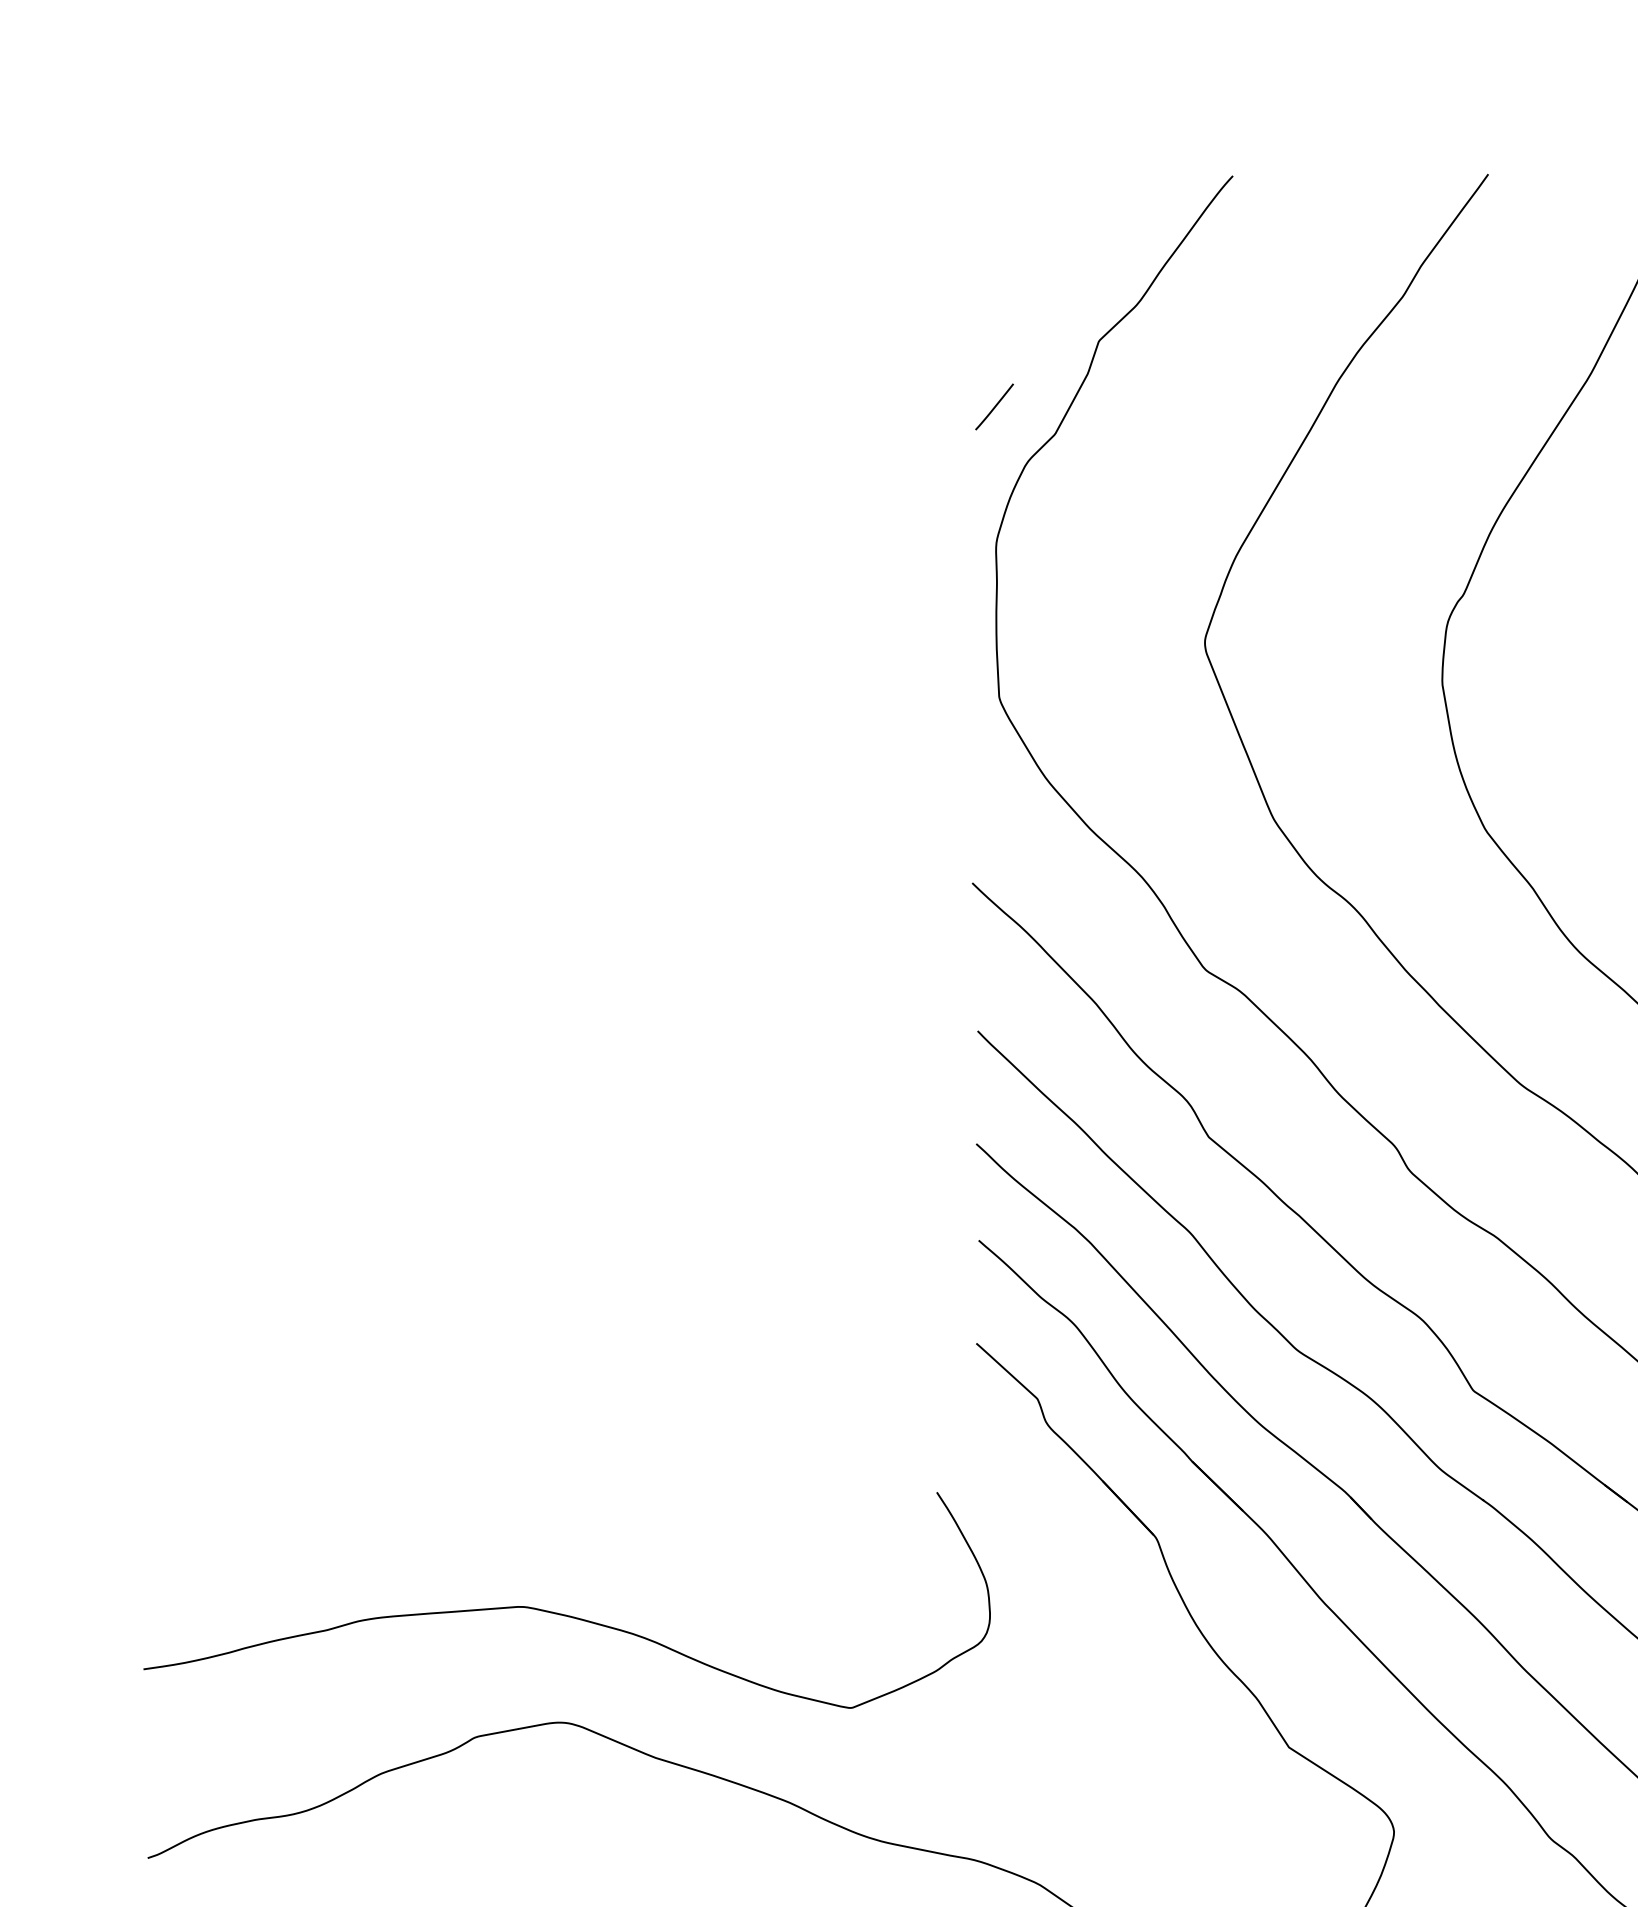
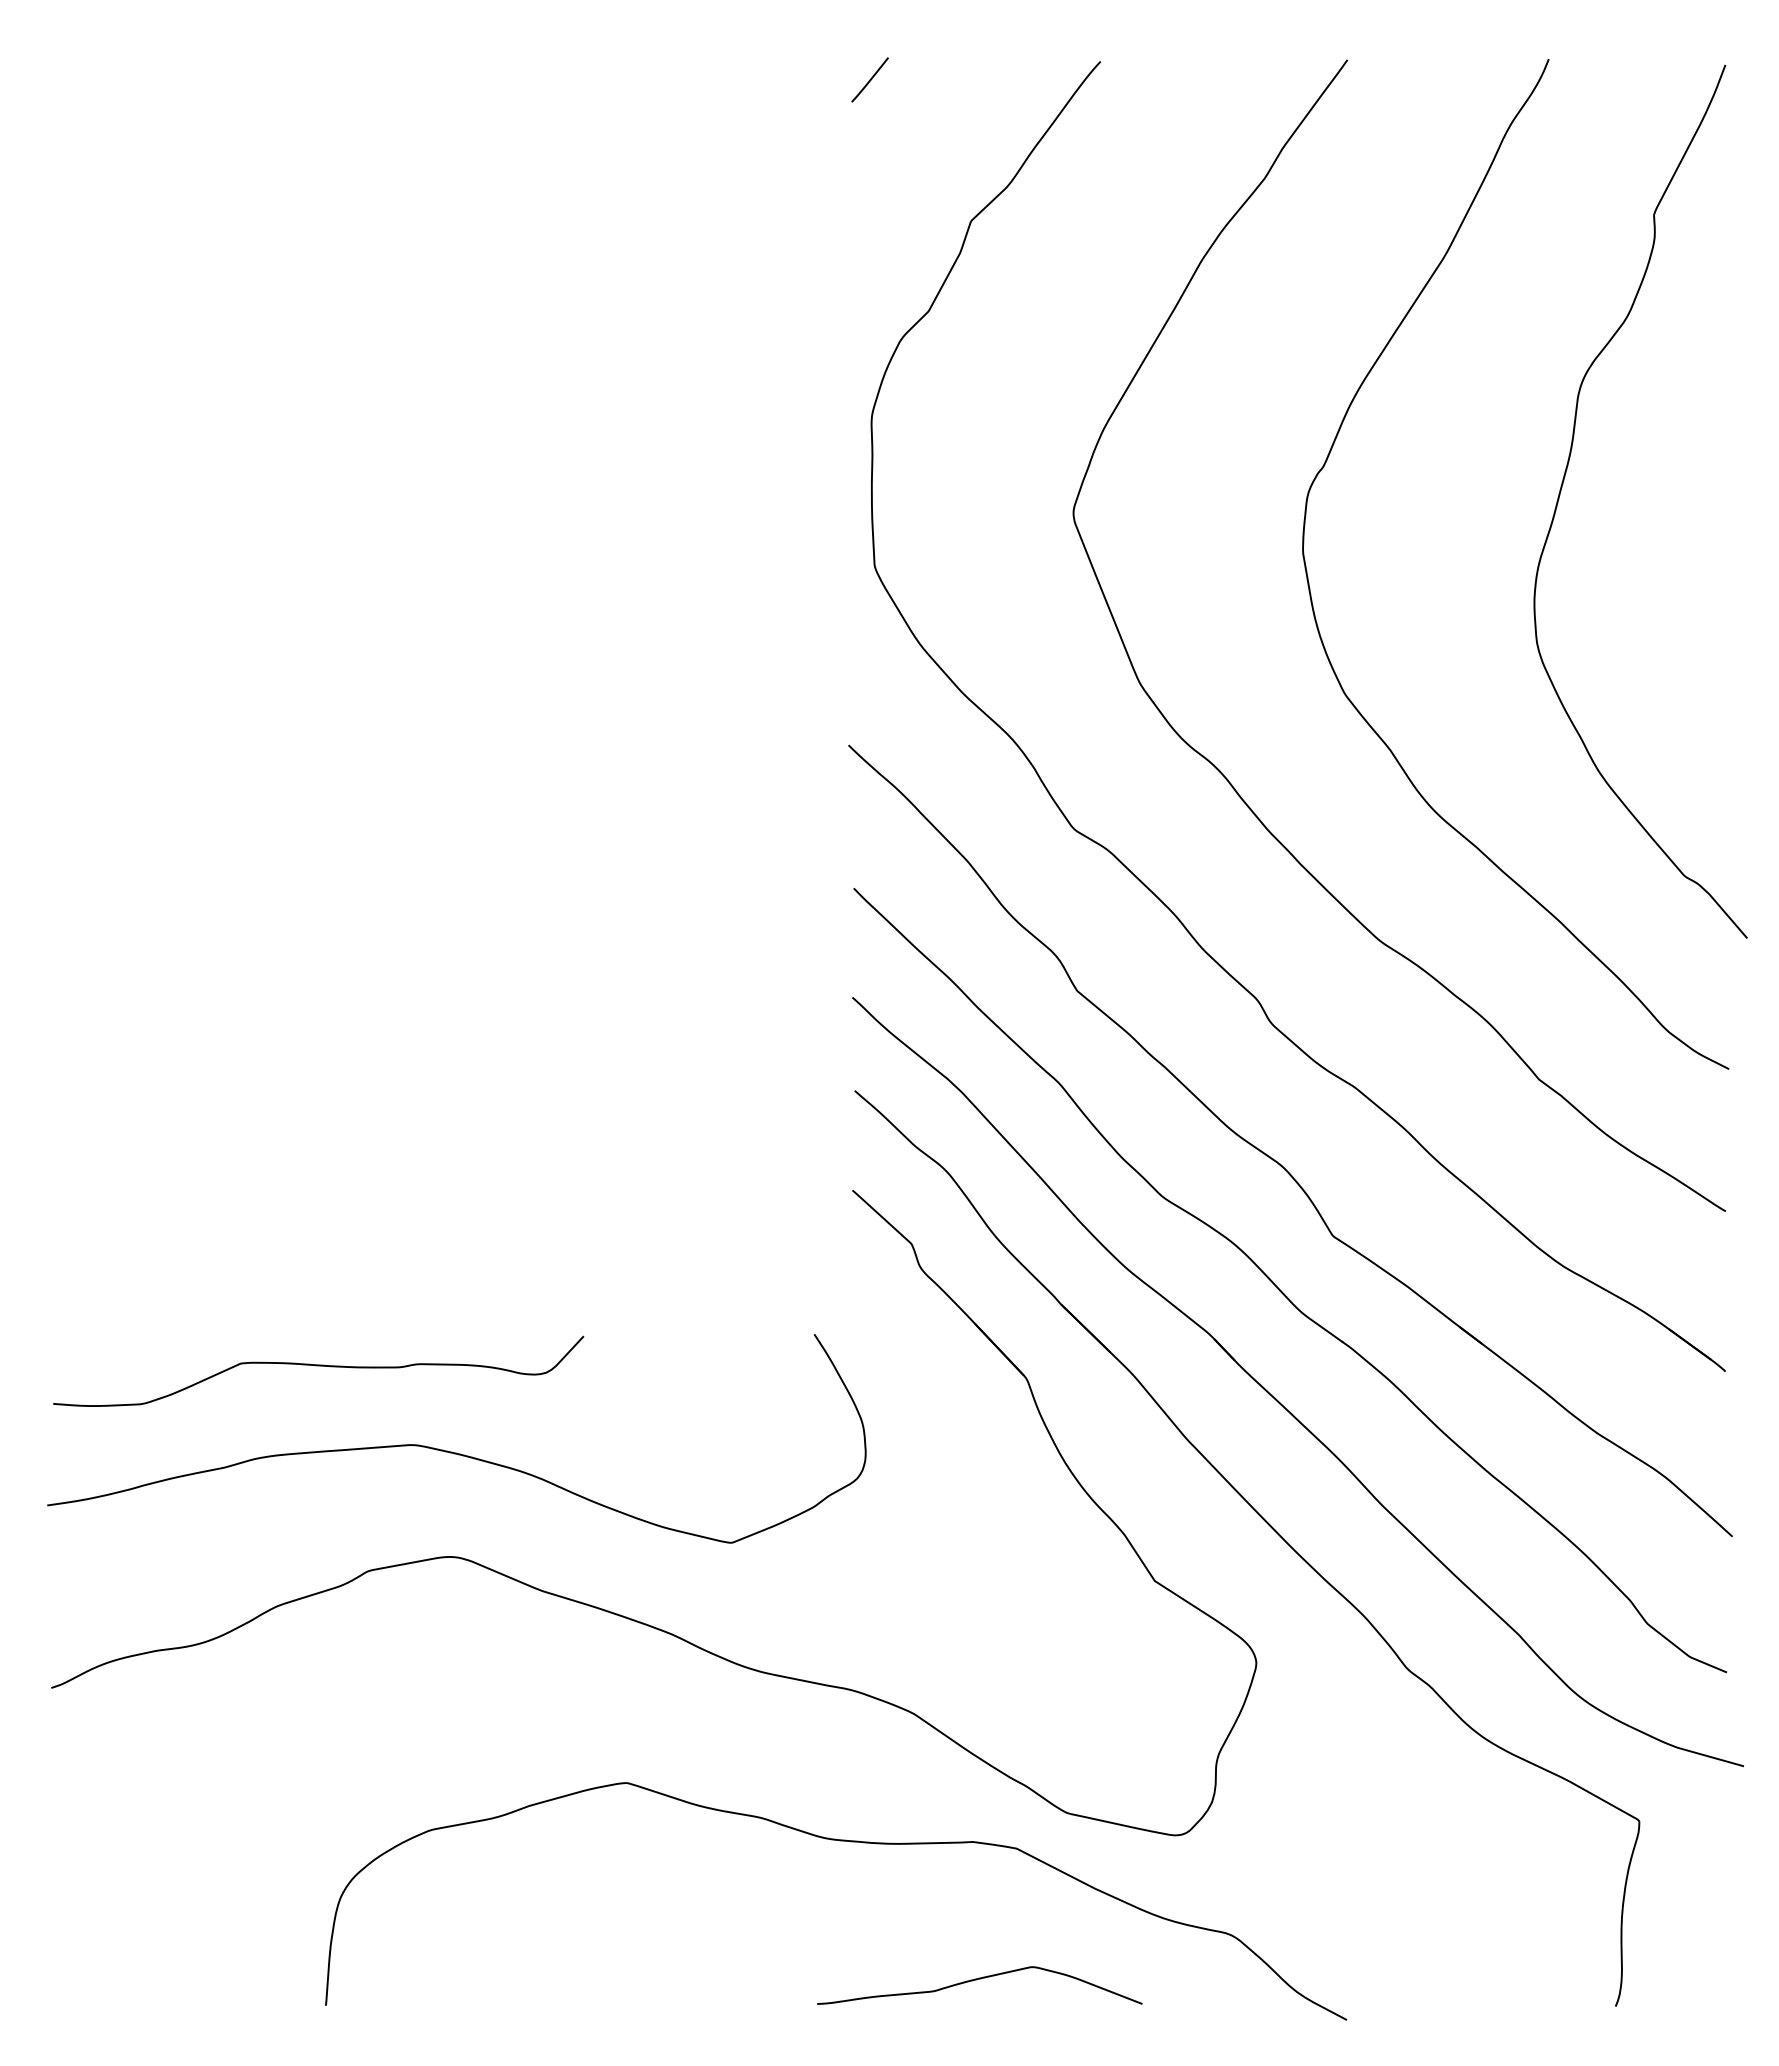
line: (993, 406) -> (869, 79), moved
curve: (424, 1525) -> (318, 1366), added

